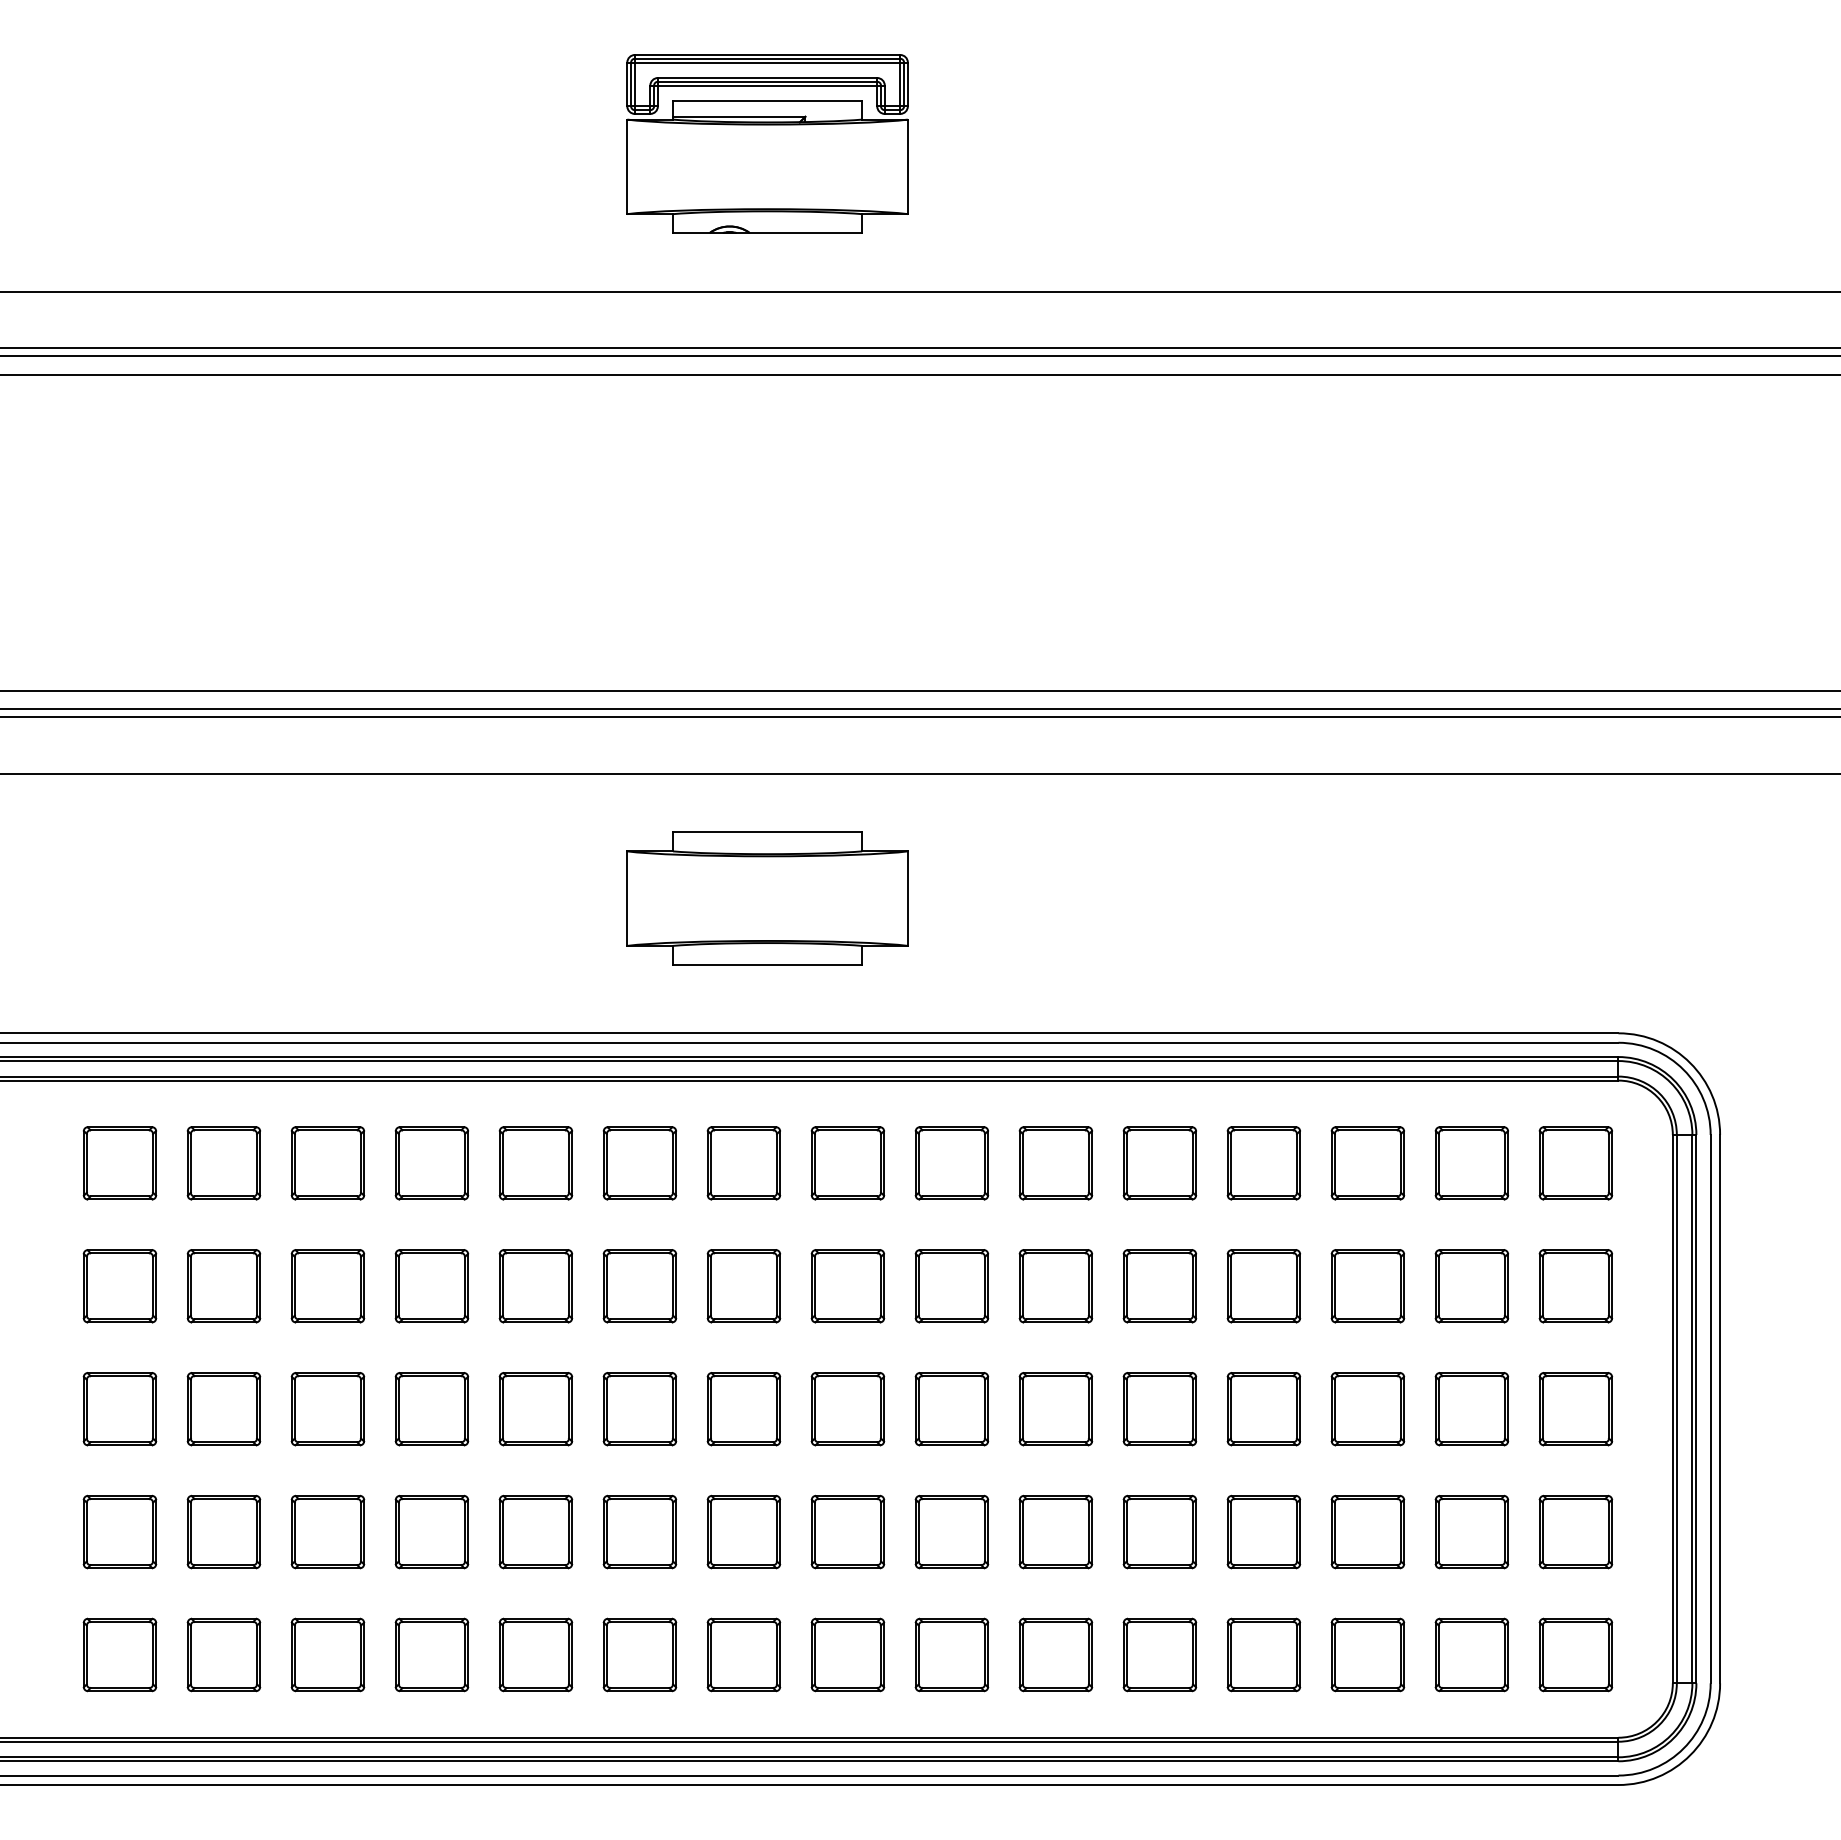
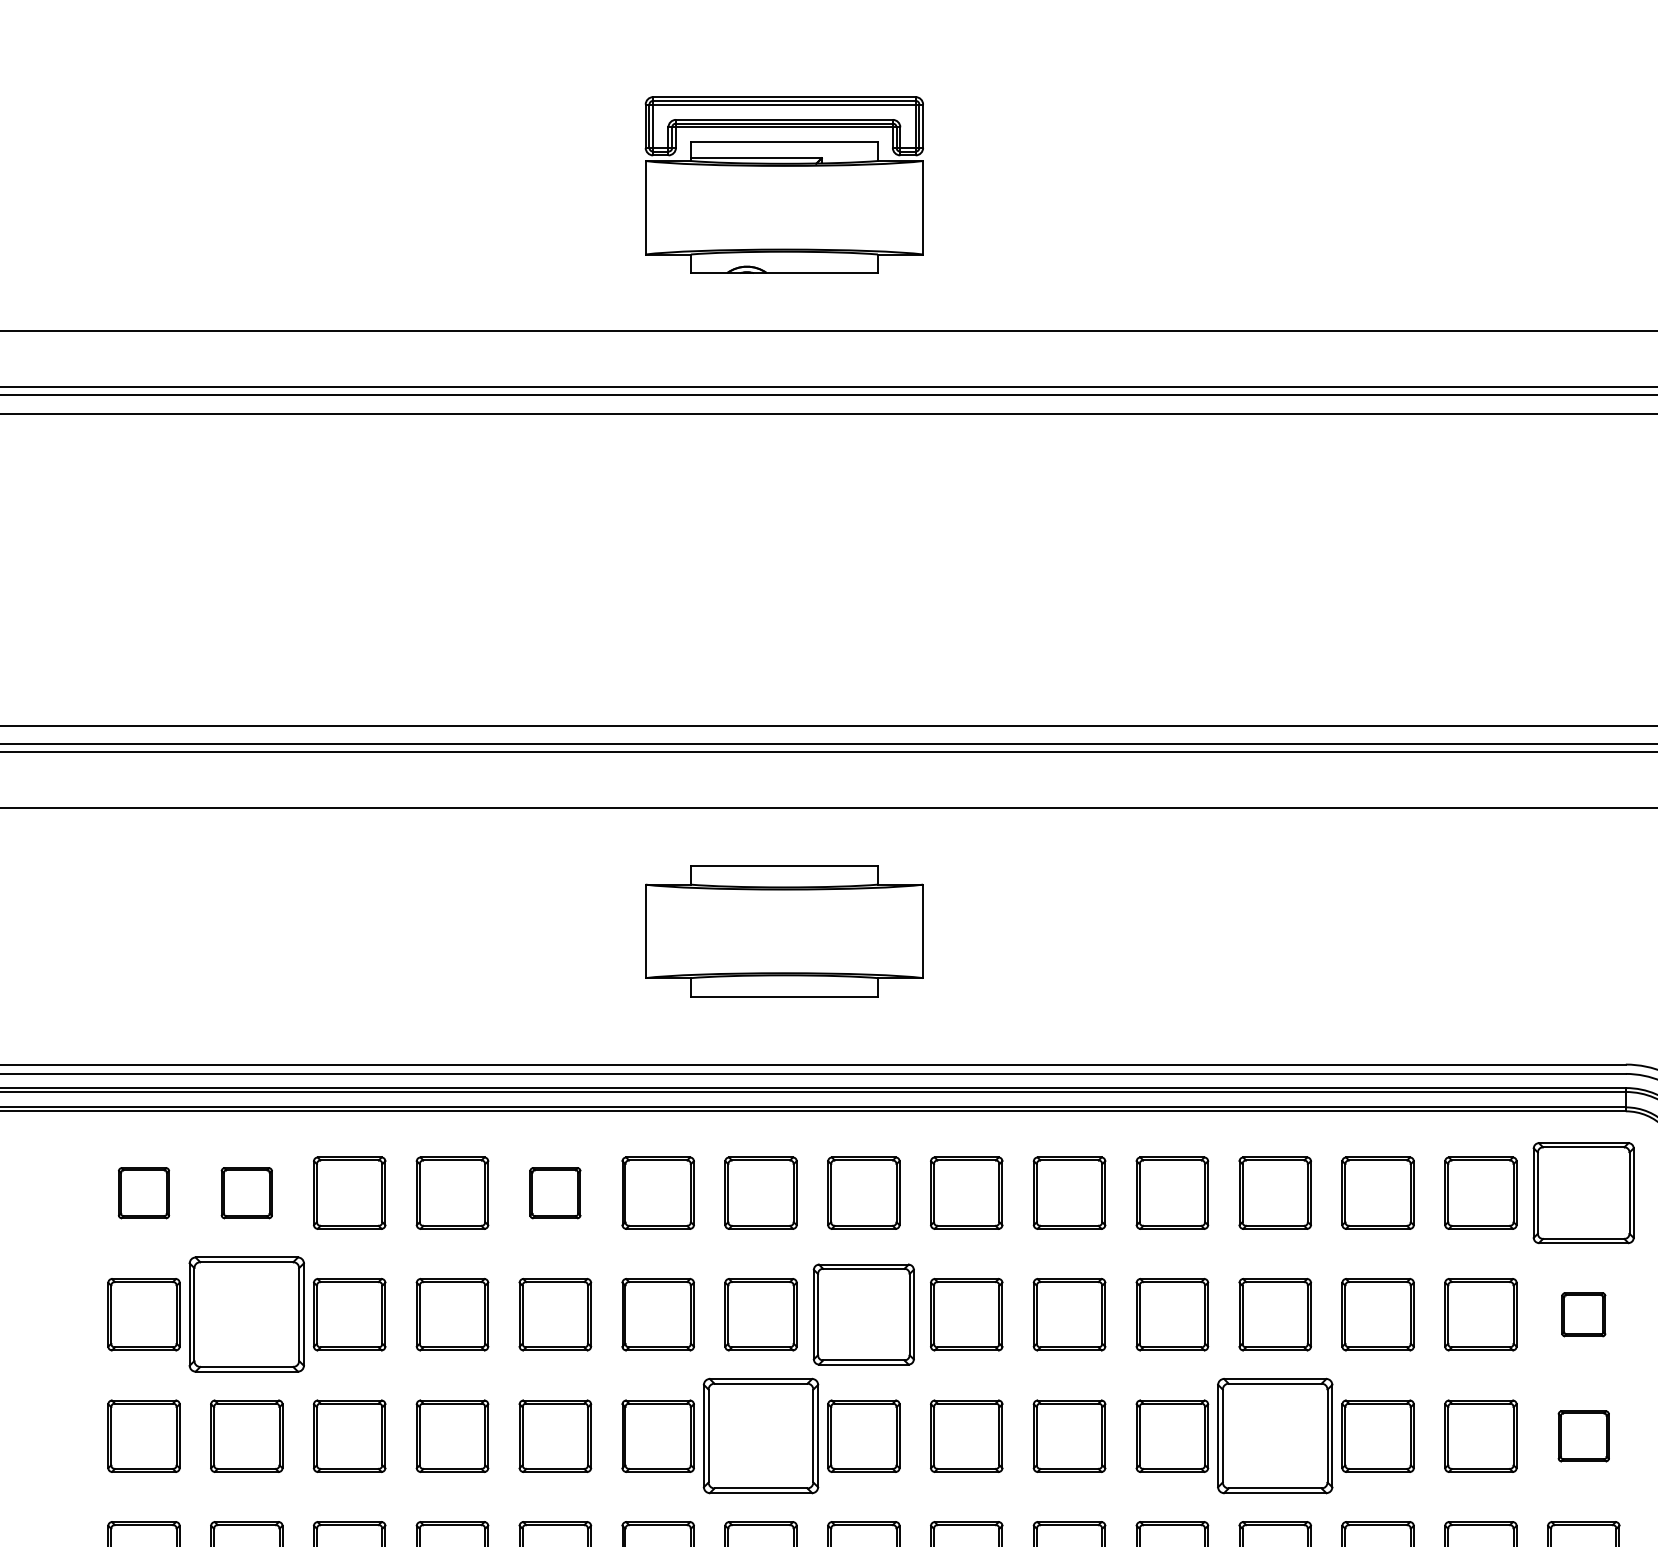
part: (119, 1163) -> (143, 1193), size x0.7
part: (223, 1163) -> (246, 1193), size x0.7
part: (535, 1163) -> (554, 1193), size x0.7
part: (1575, 1163) -> (1583, 1193), size x1.4
part: (223, 1286) -> (246, 1314), size x1.6
part: (847, 1286) -> (863, 1314), size x1.4
part: (1575, 1286) -> (1583, 1314), size x0.6
part: (743, 1409) -> (760, 1436), size x1.6
part: (1263, 1409) -> (1274, 1436), size x1.6
part: (1575, 1409) -> (1583, 1436), size x0.7

